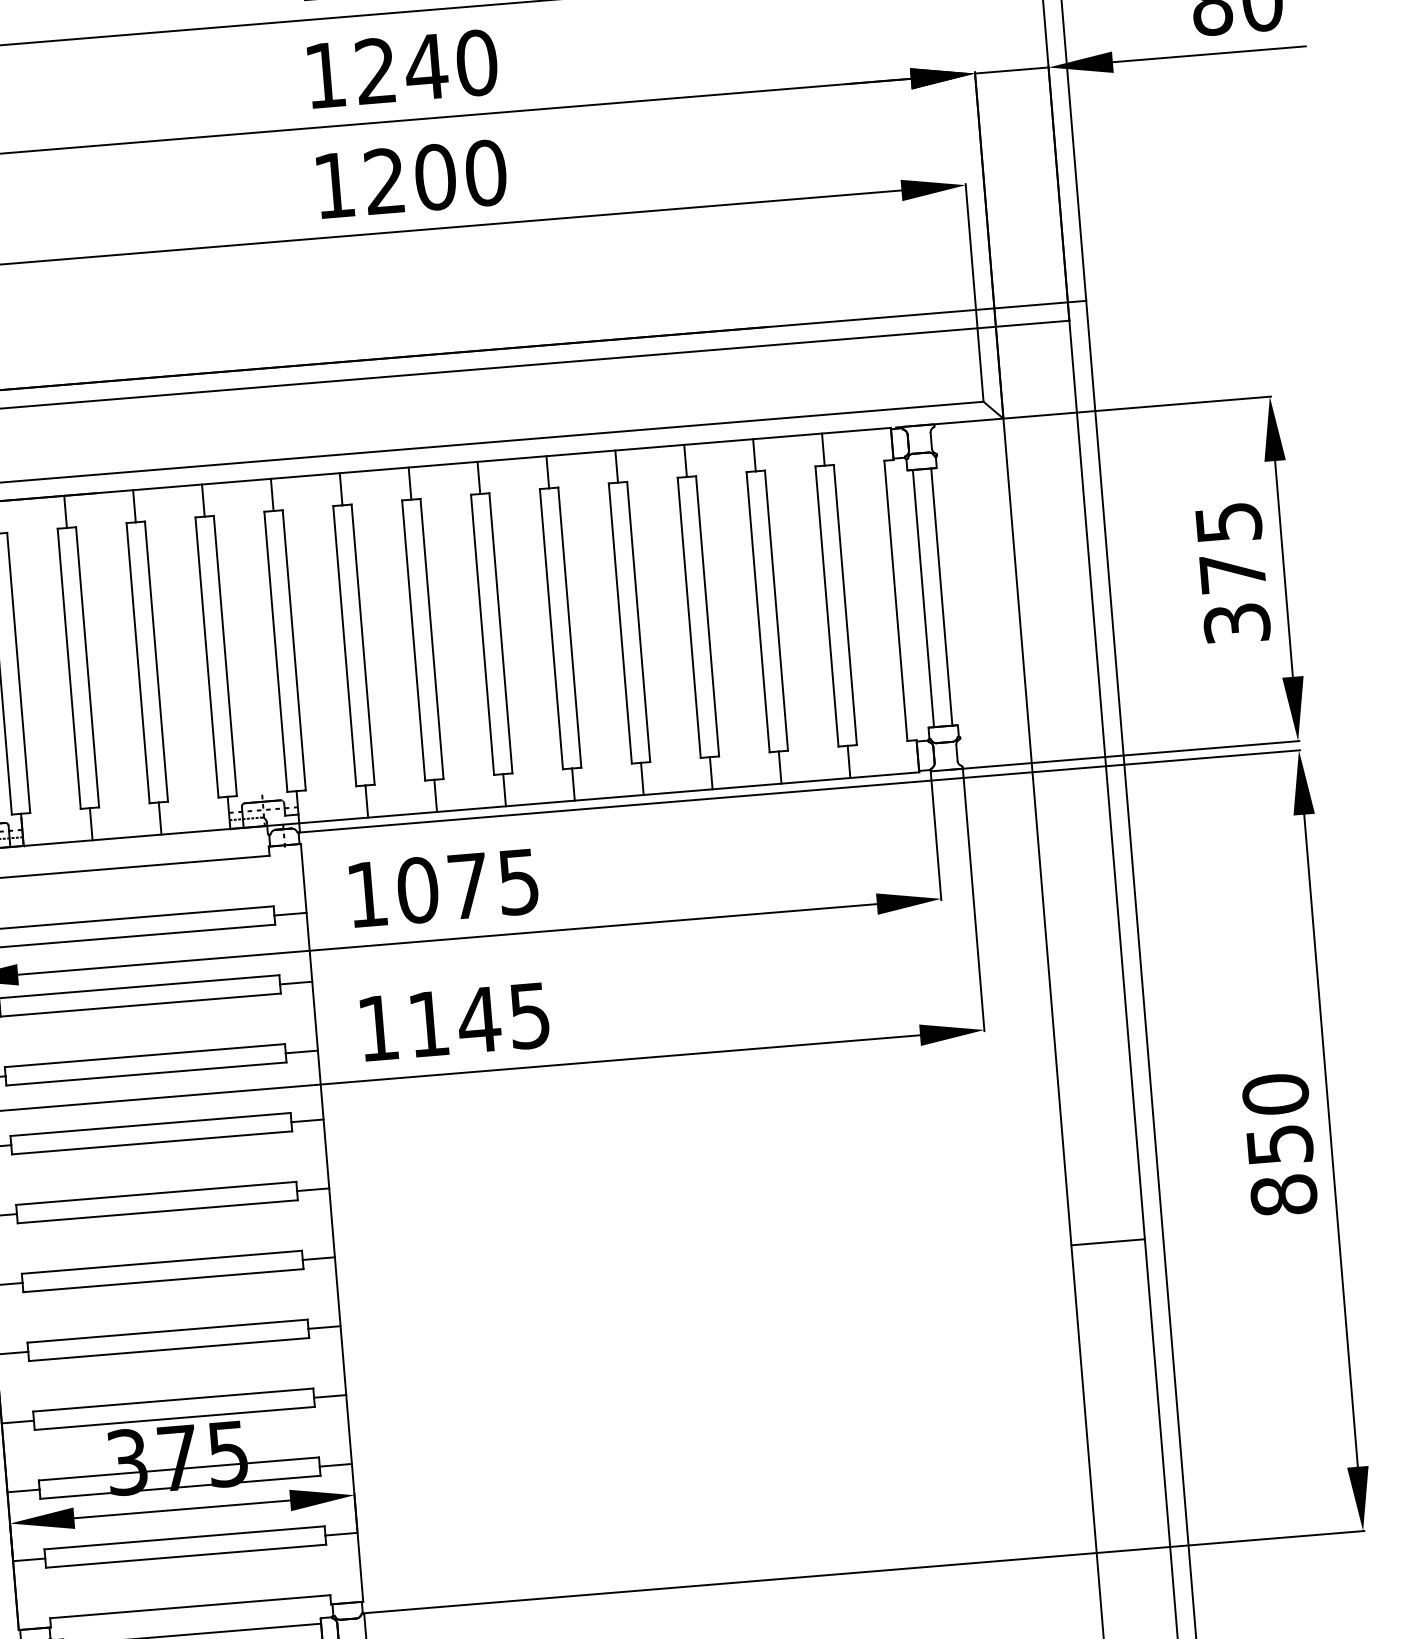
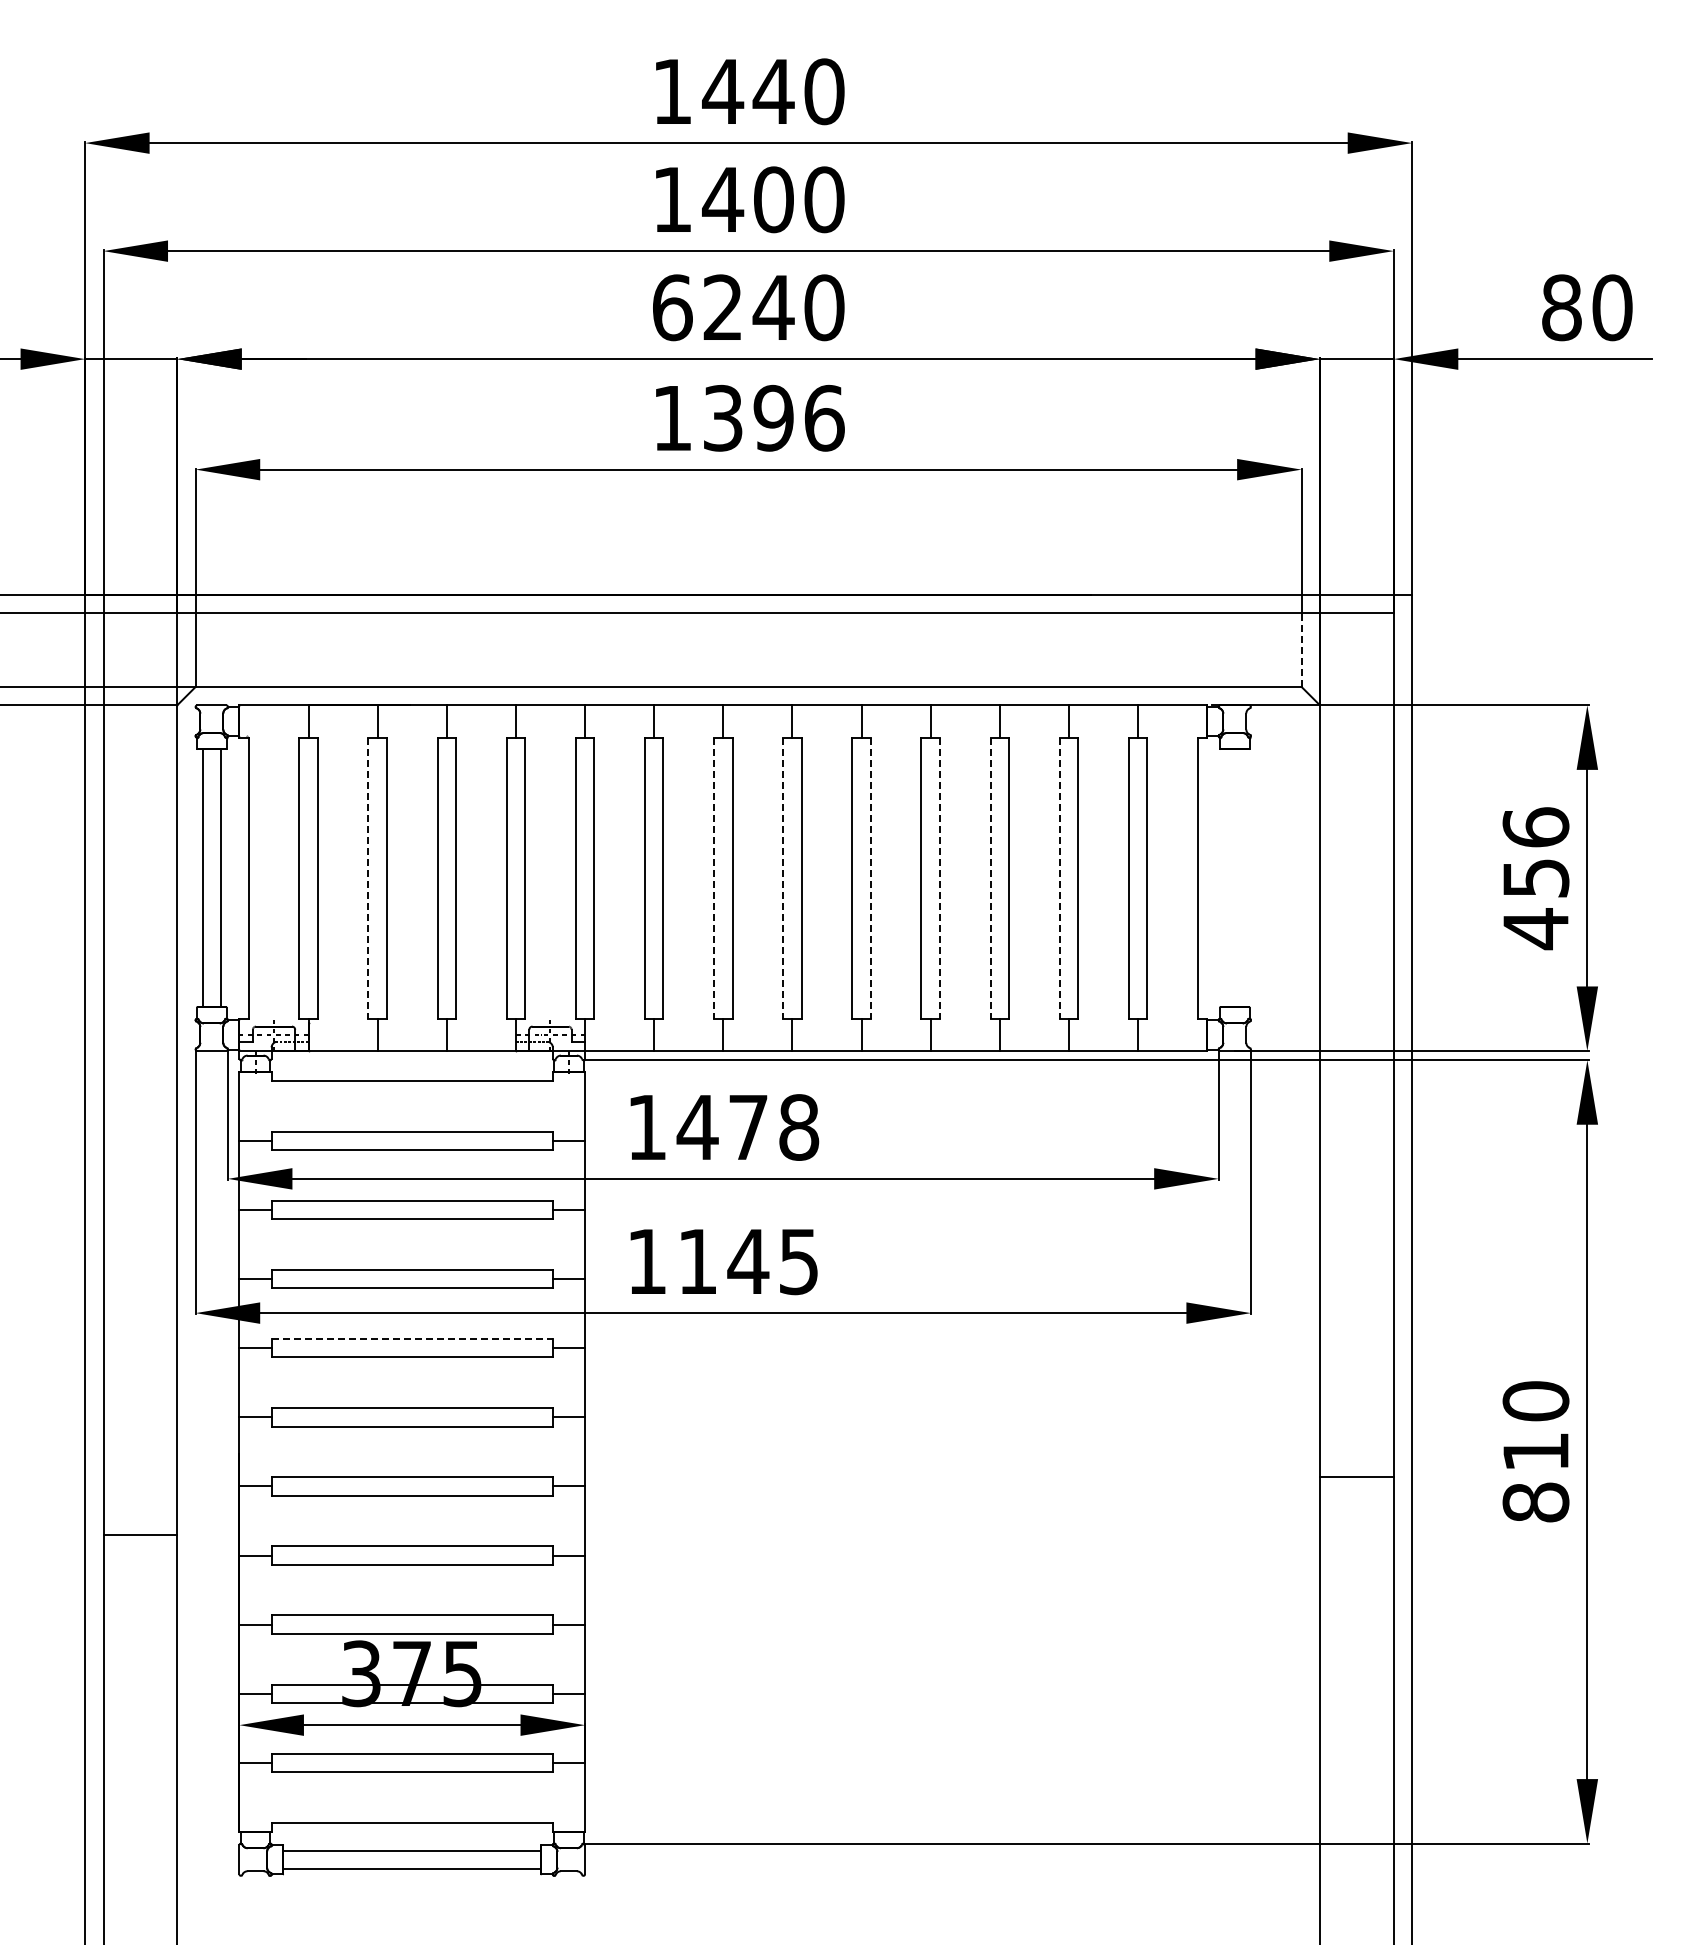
text: (325, 75) -> (672, 307), 1240 -> 6240
text: (435, 176) -> (773, 417), 1200 -> 1396
line: (980, 365) -> (1301, 650), solid -> dashed
text: (1232, 573) -> (1535, 878), 375 -> 456
line: (942, 597) -> (1244, 878), removed
line: (923, 598) -> (1225, 878), removed
line: (757, 612) -> (1059, 878), solid -> dashed
line: (689, 618) -> (990, 878), solid -> dashed
line: (638, 622) -> (939, 878), solid -> dashed
line: (569, 628) -> (870, 878), solid -> dashed
line: (482, 635) -> (783, 878), solid -> dashed
line: (414, 640) -> (714, 878), solid -> dashed
line: (69, 669) -> (368, 878), solid -> dashed
text: (467, 886) -> (747, 1127), 1075 -> 1478
line: (150, 1124) -> (412, 1339), solid -> dashed
text: (1280, 1144) -> (1536, 1451), 850 -> 810
line: (1107, 1241) -> (1356, 1476), moved

